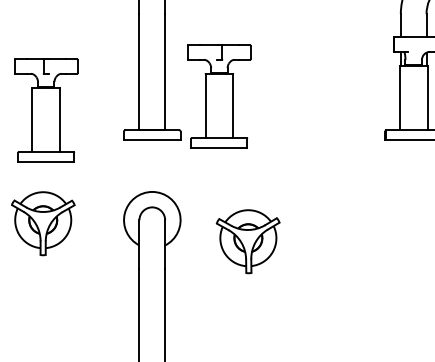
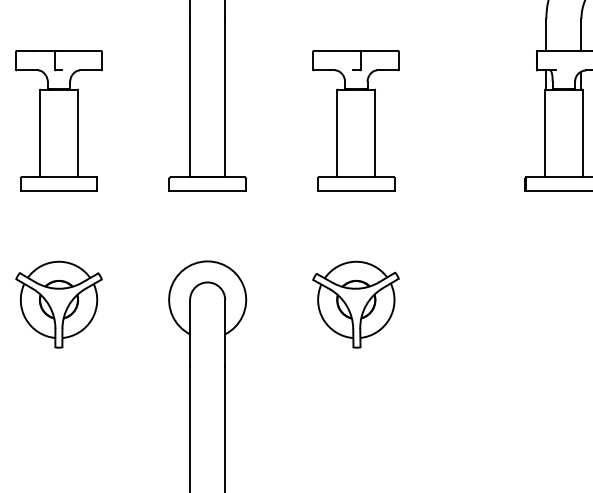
part: (219, 96) -> (356, 120), moved
part: (46, 110) -> (59, 120), moved
part: (247, 241) -> (355, 304), moved

